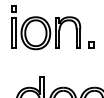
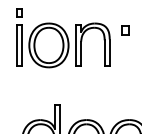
part: (91, 44) -> (125, 29), moved

